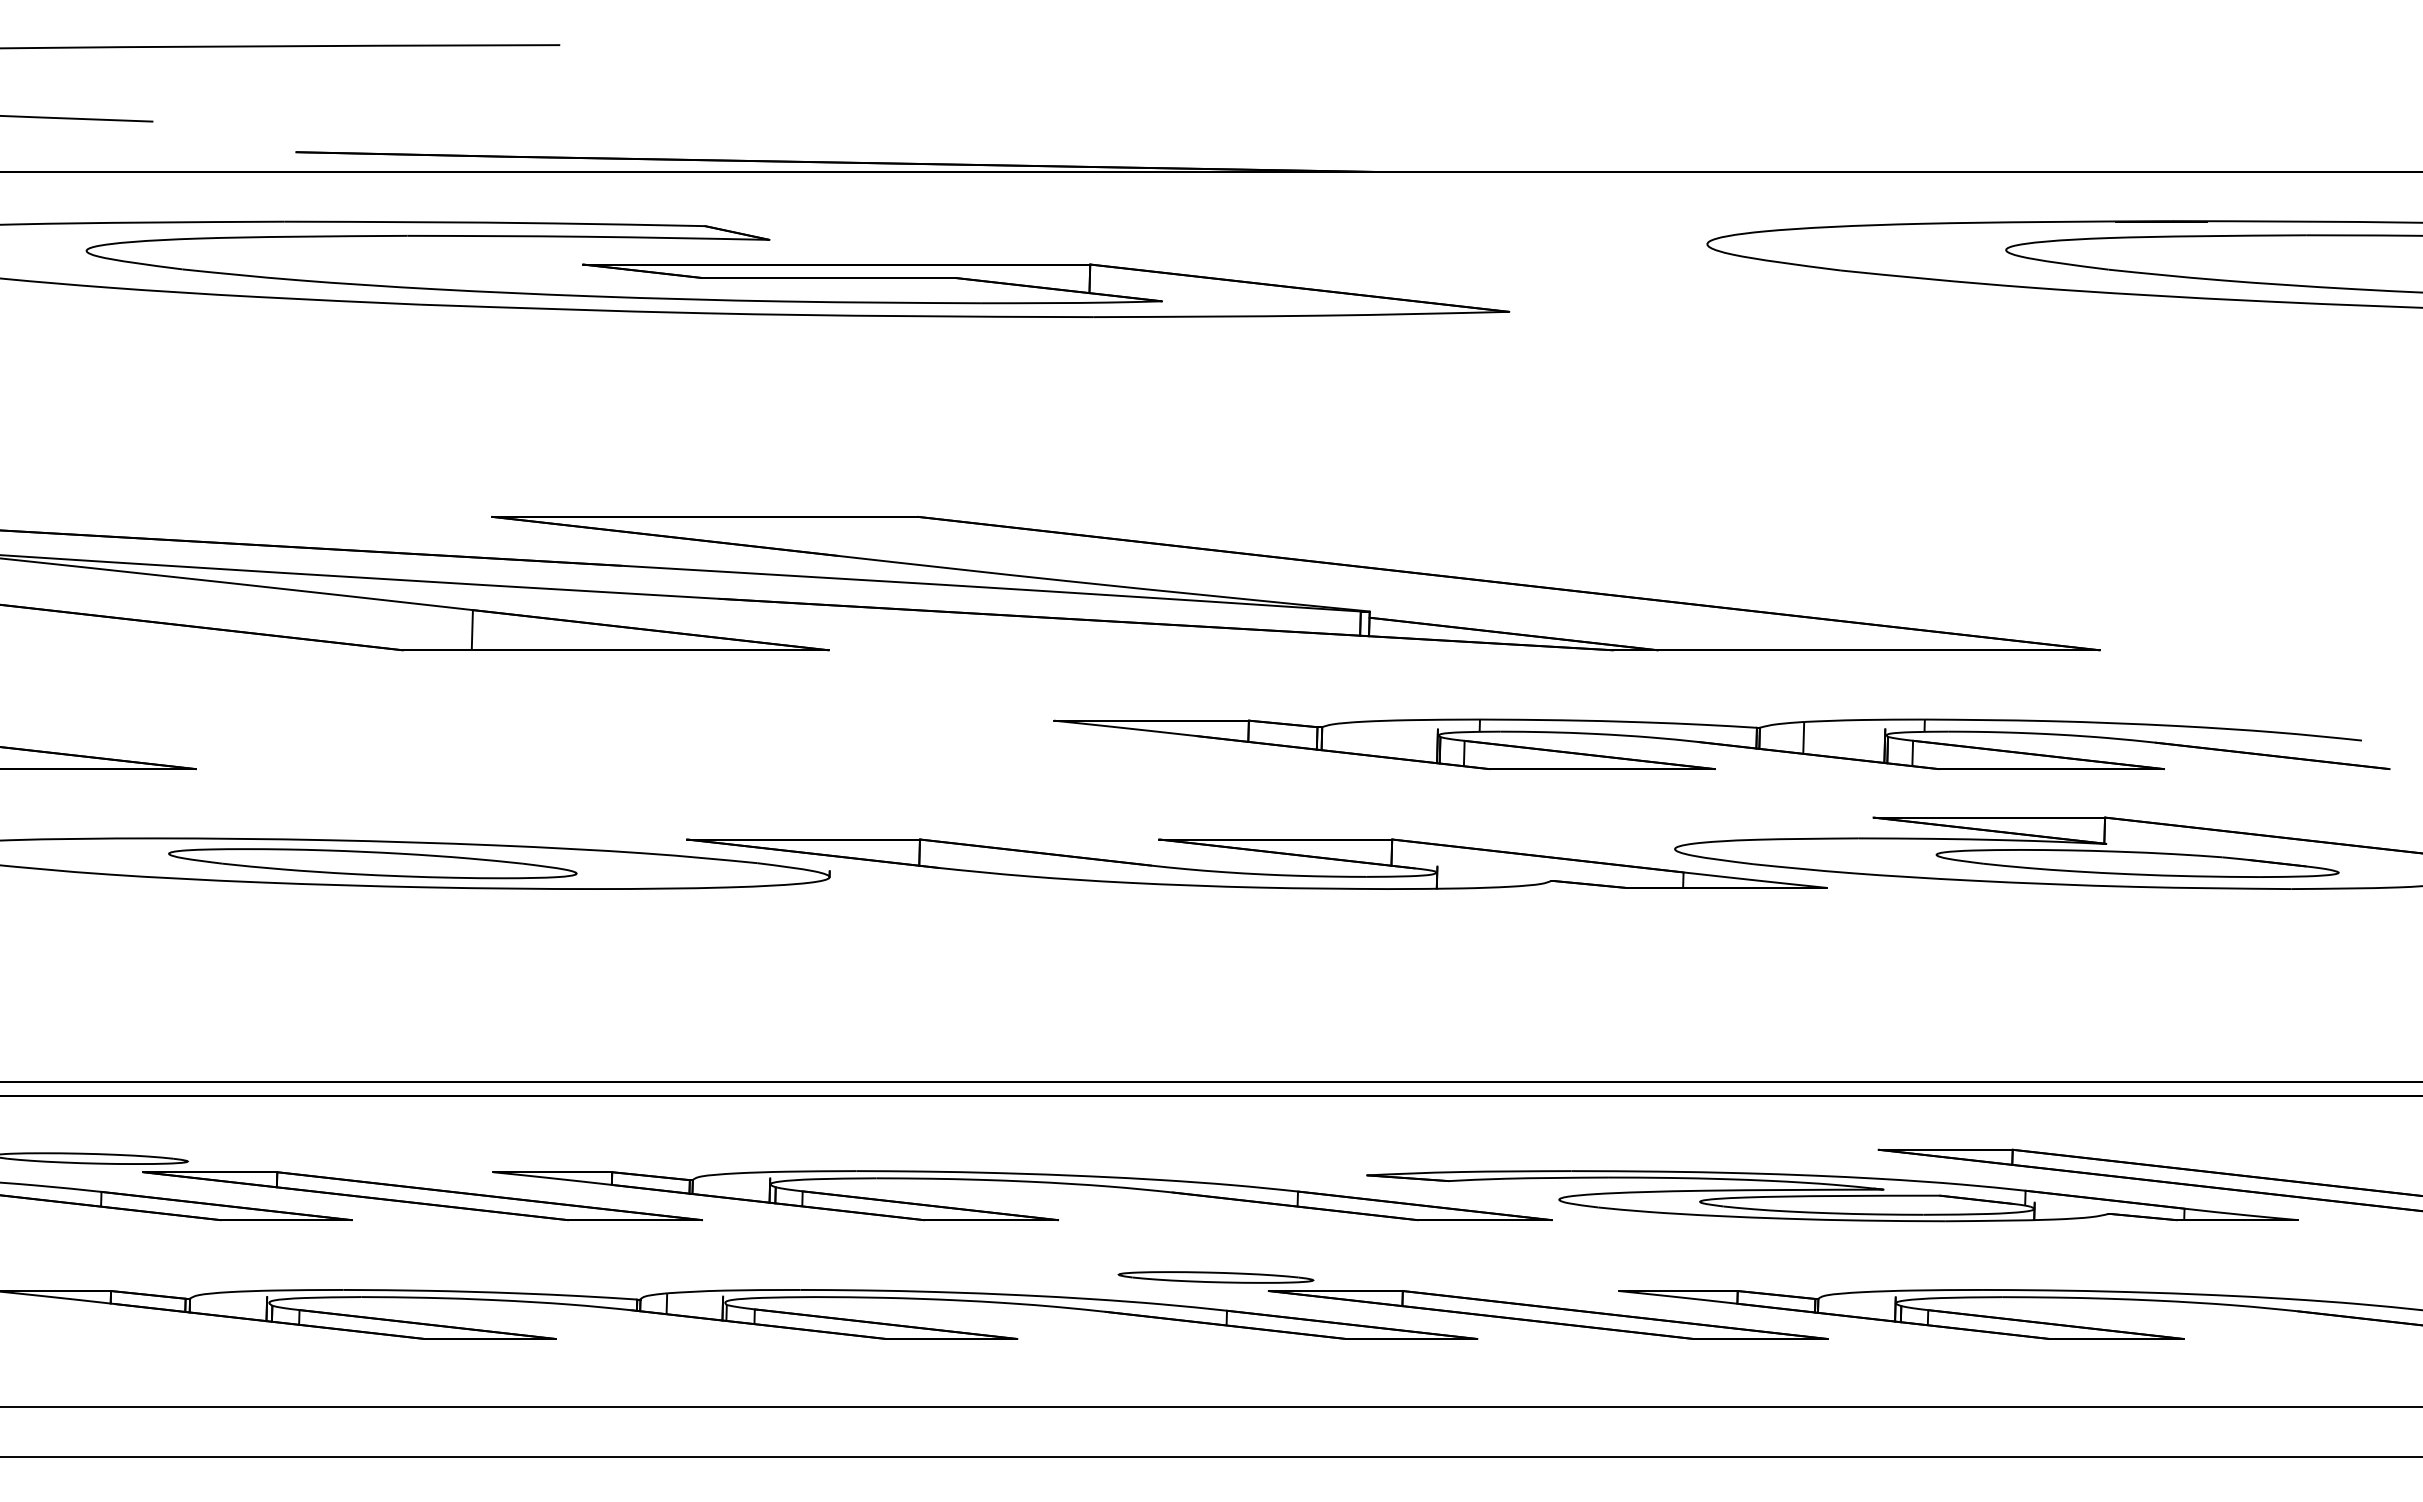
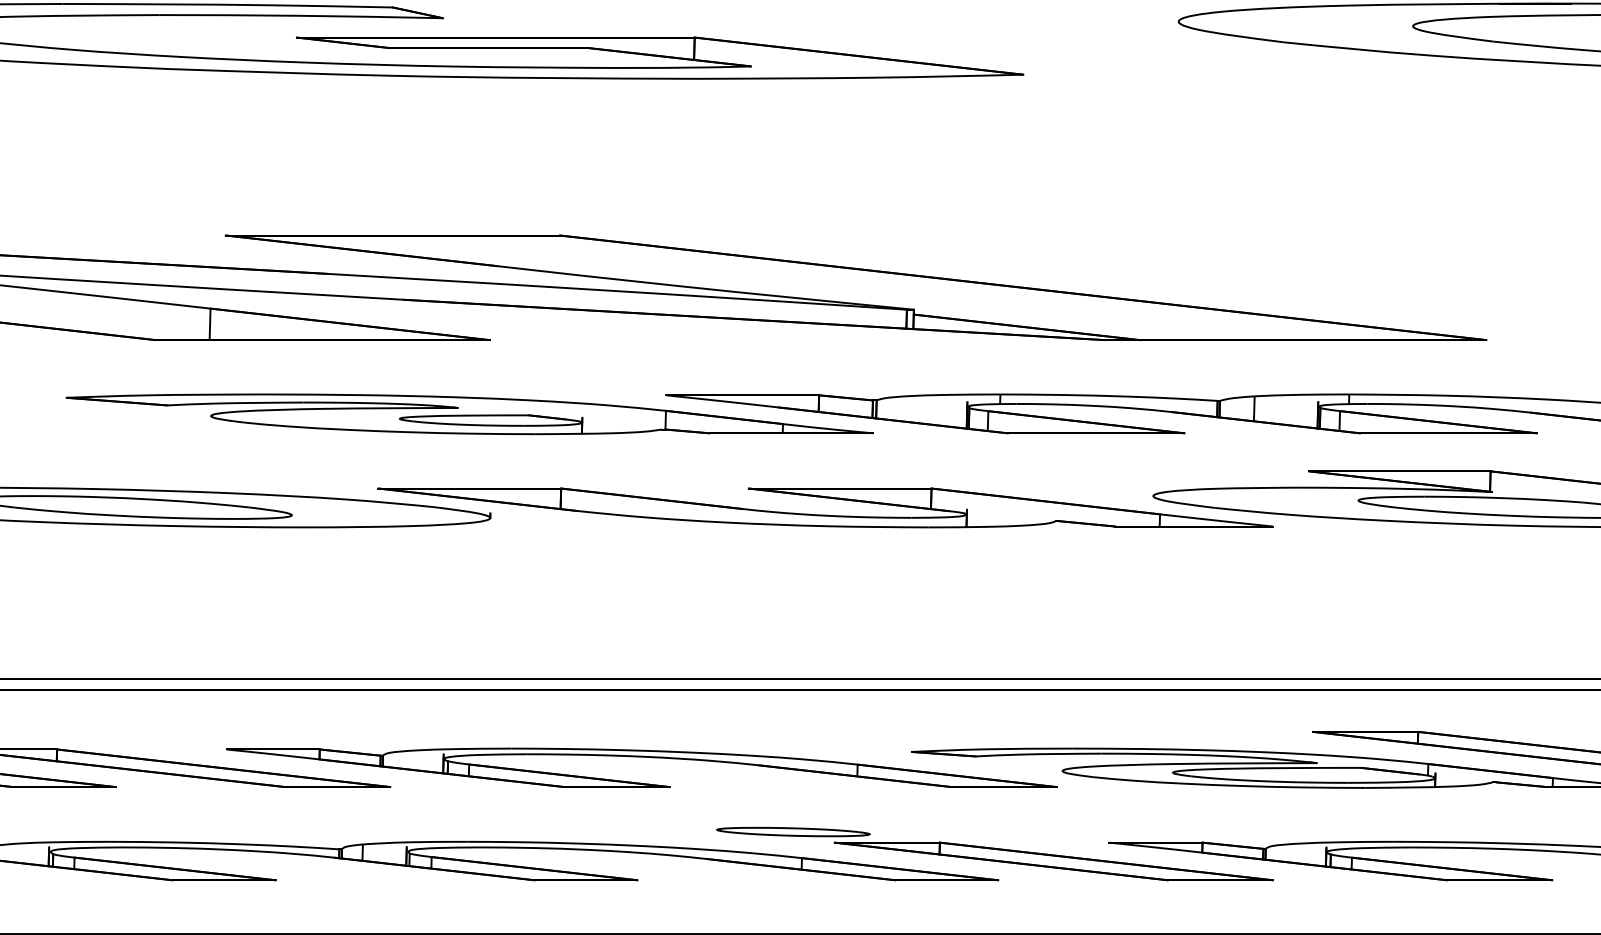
part: (803, 744) -> (469, 414), added

